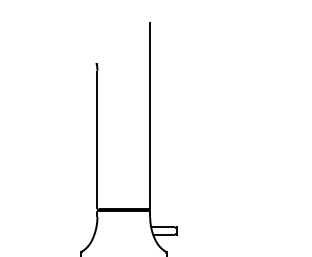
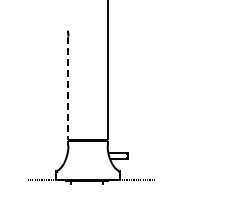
line: (97, 140) -> (68, 88), solid -> dashed

